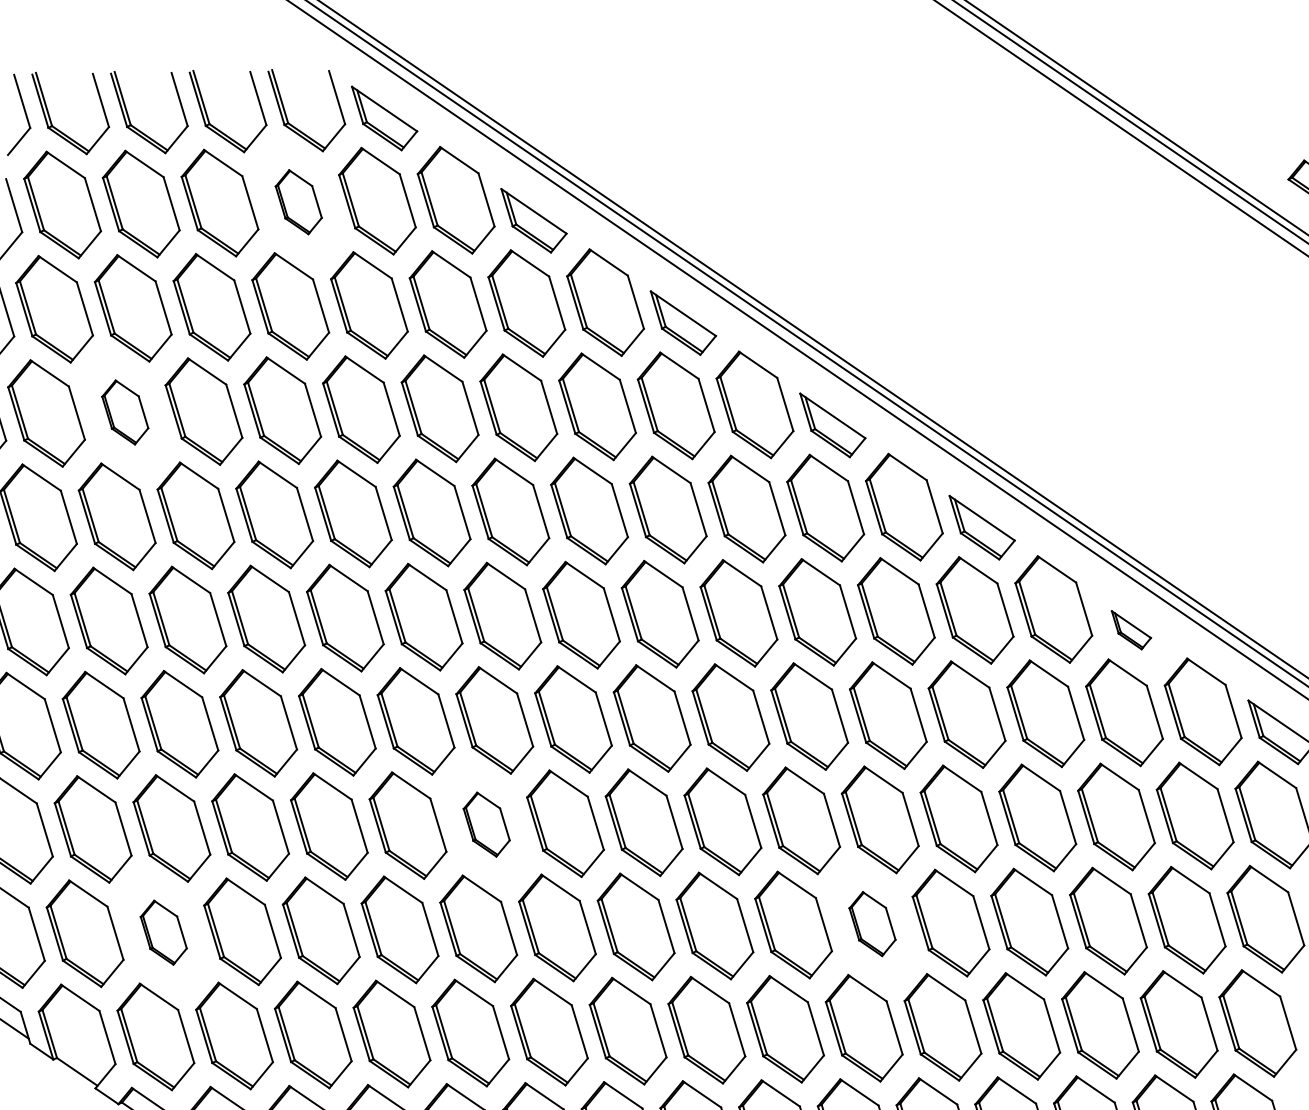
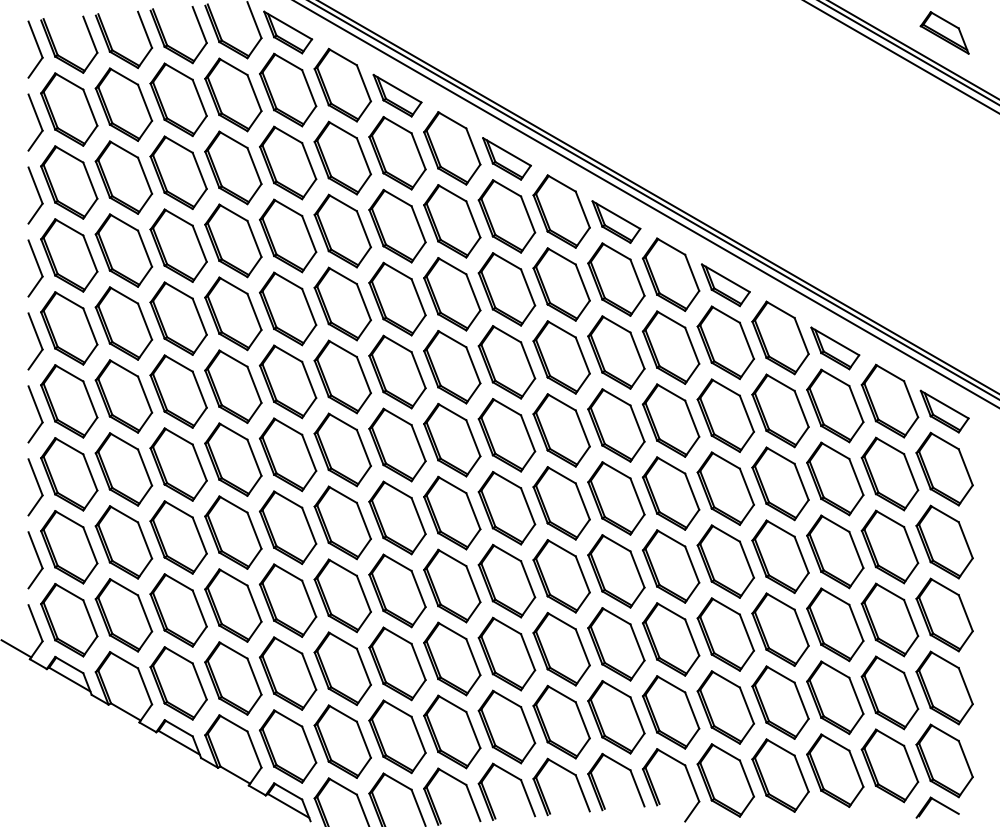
part: (298, 201) -> (233, 94), size x1.67
part: (124, 412) -> (123, 250), size x1.67
part: (1131, 630) -> (835, 348), size x1.67
part: (486, 823) -> (397, 517), size x1.67
part: (872, 924) -> (671, 566), size x1.67
part: (163, 932) -> (178, 610), size x1.67

